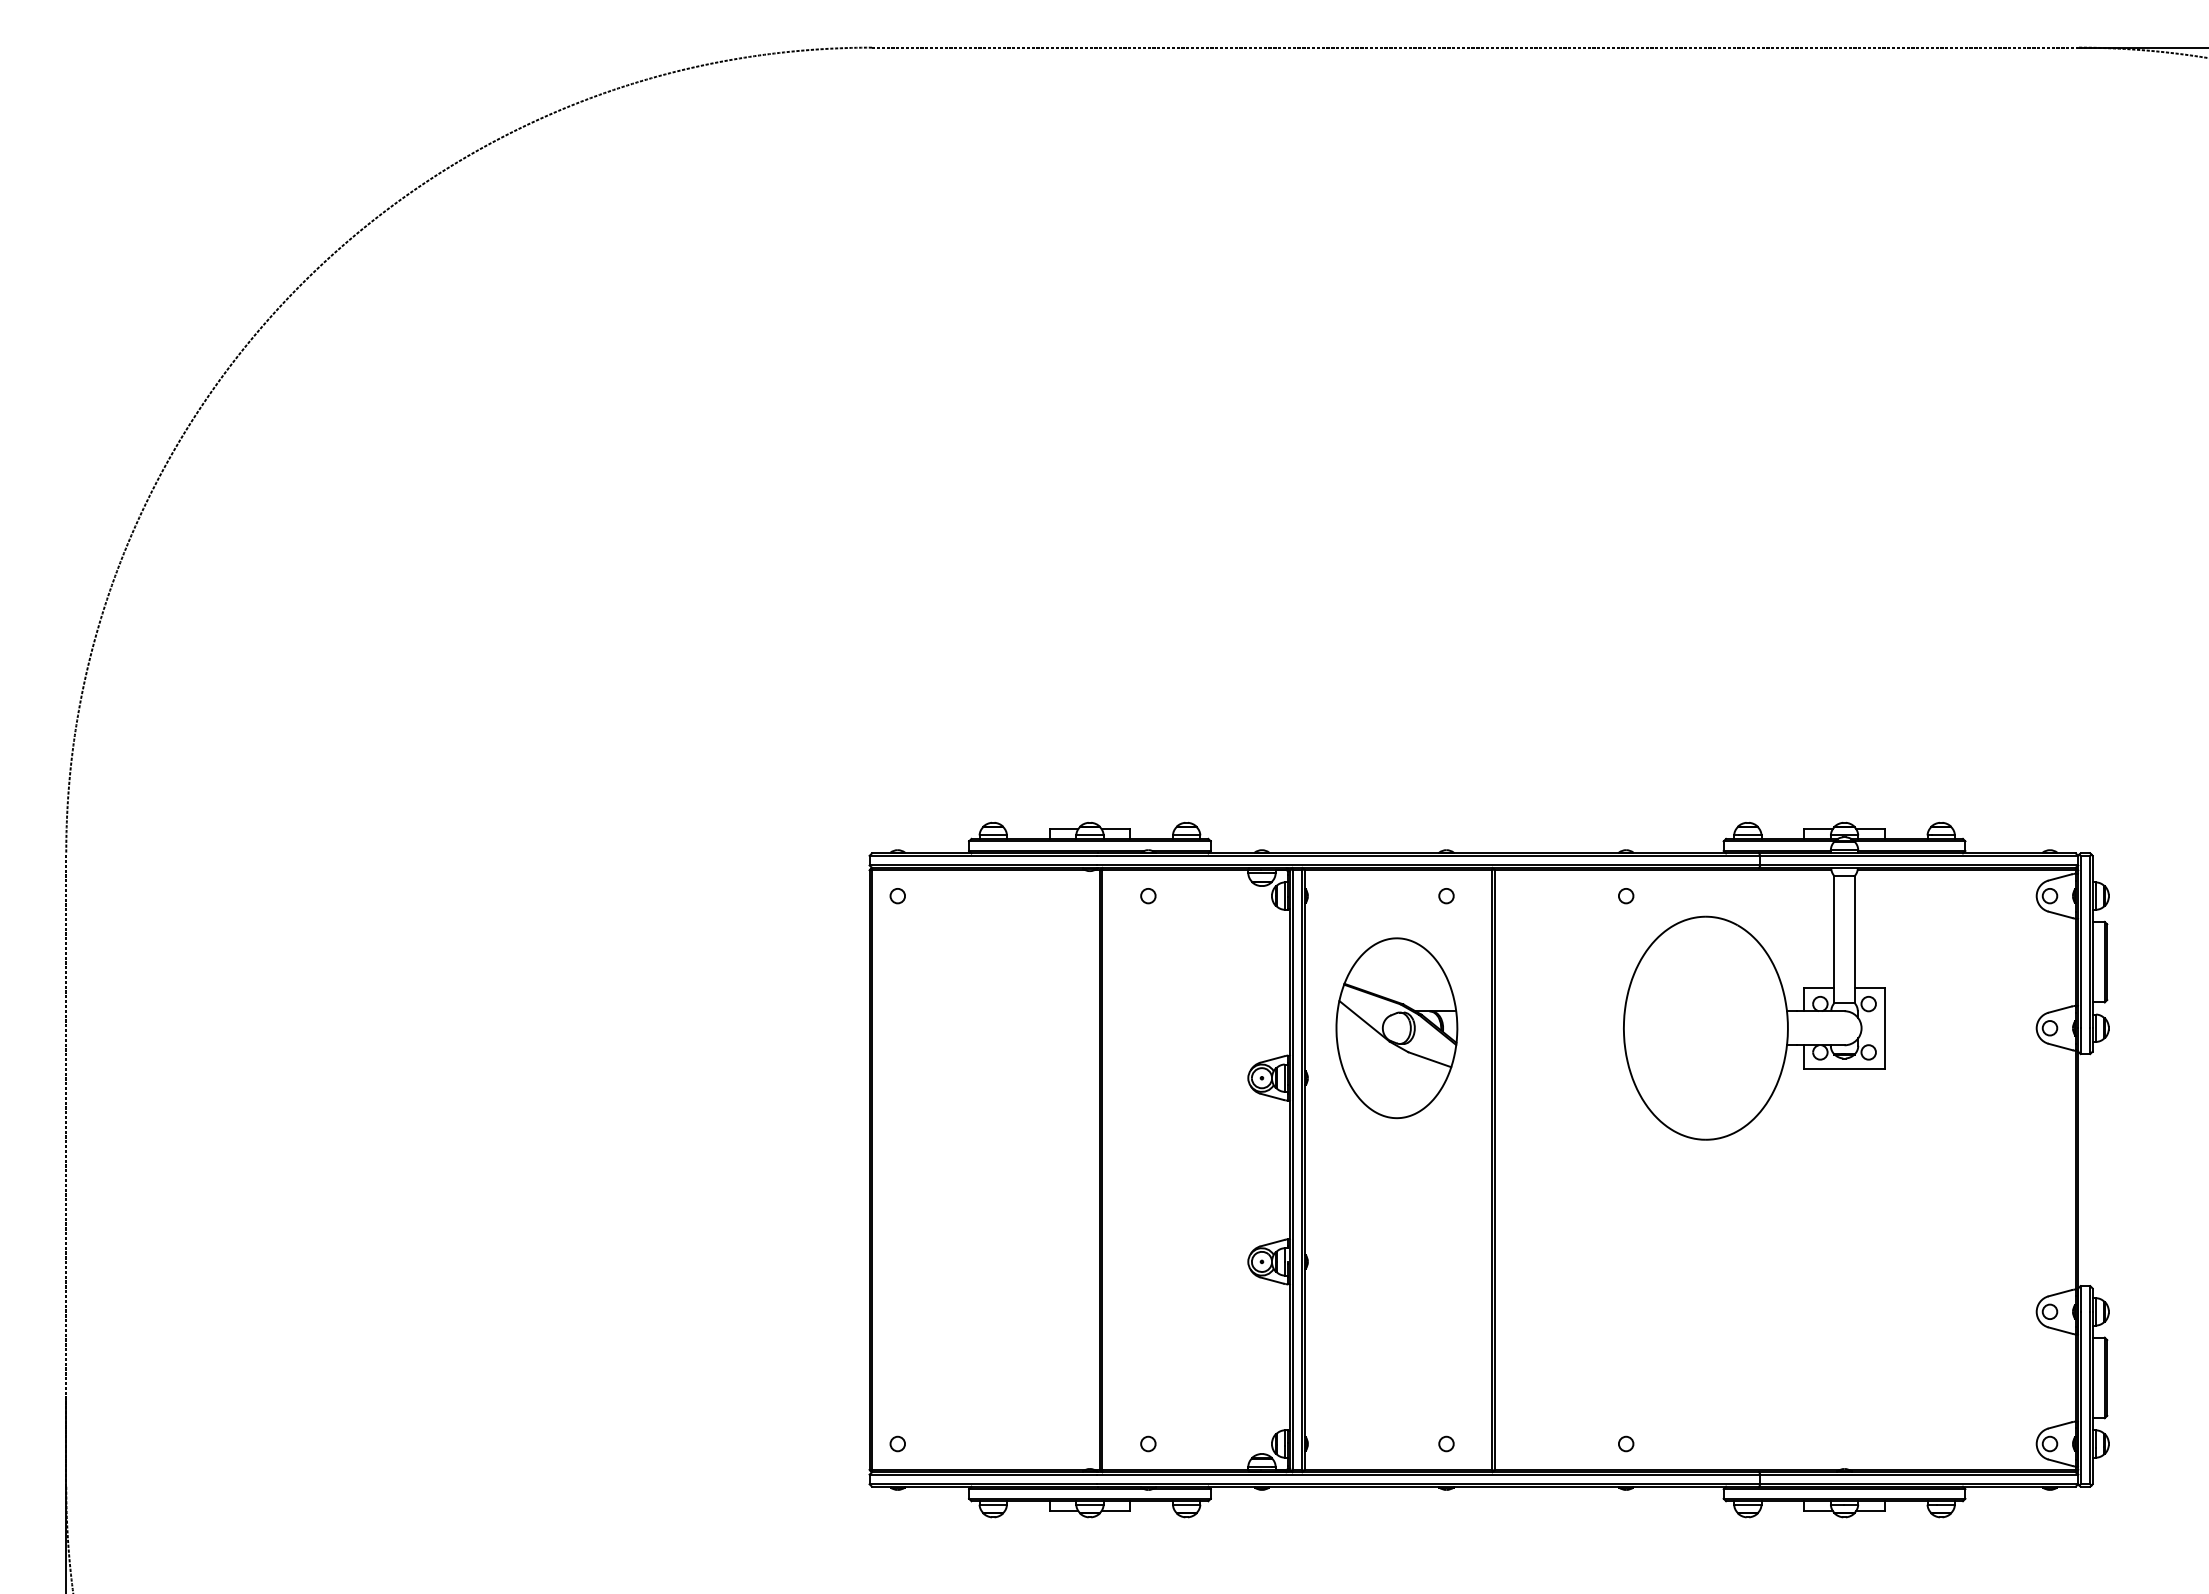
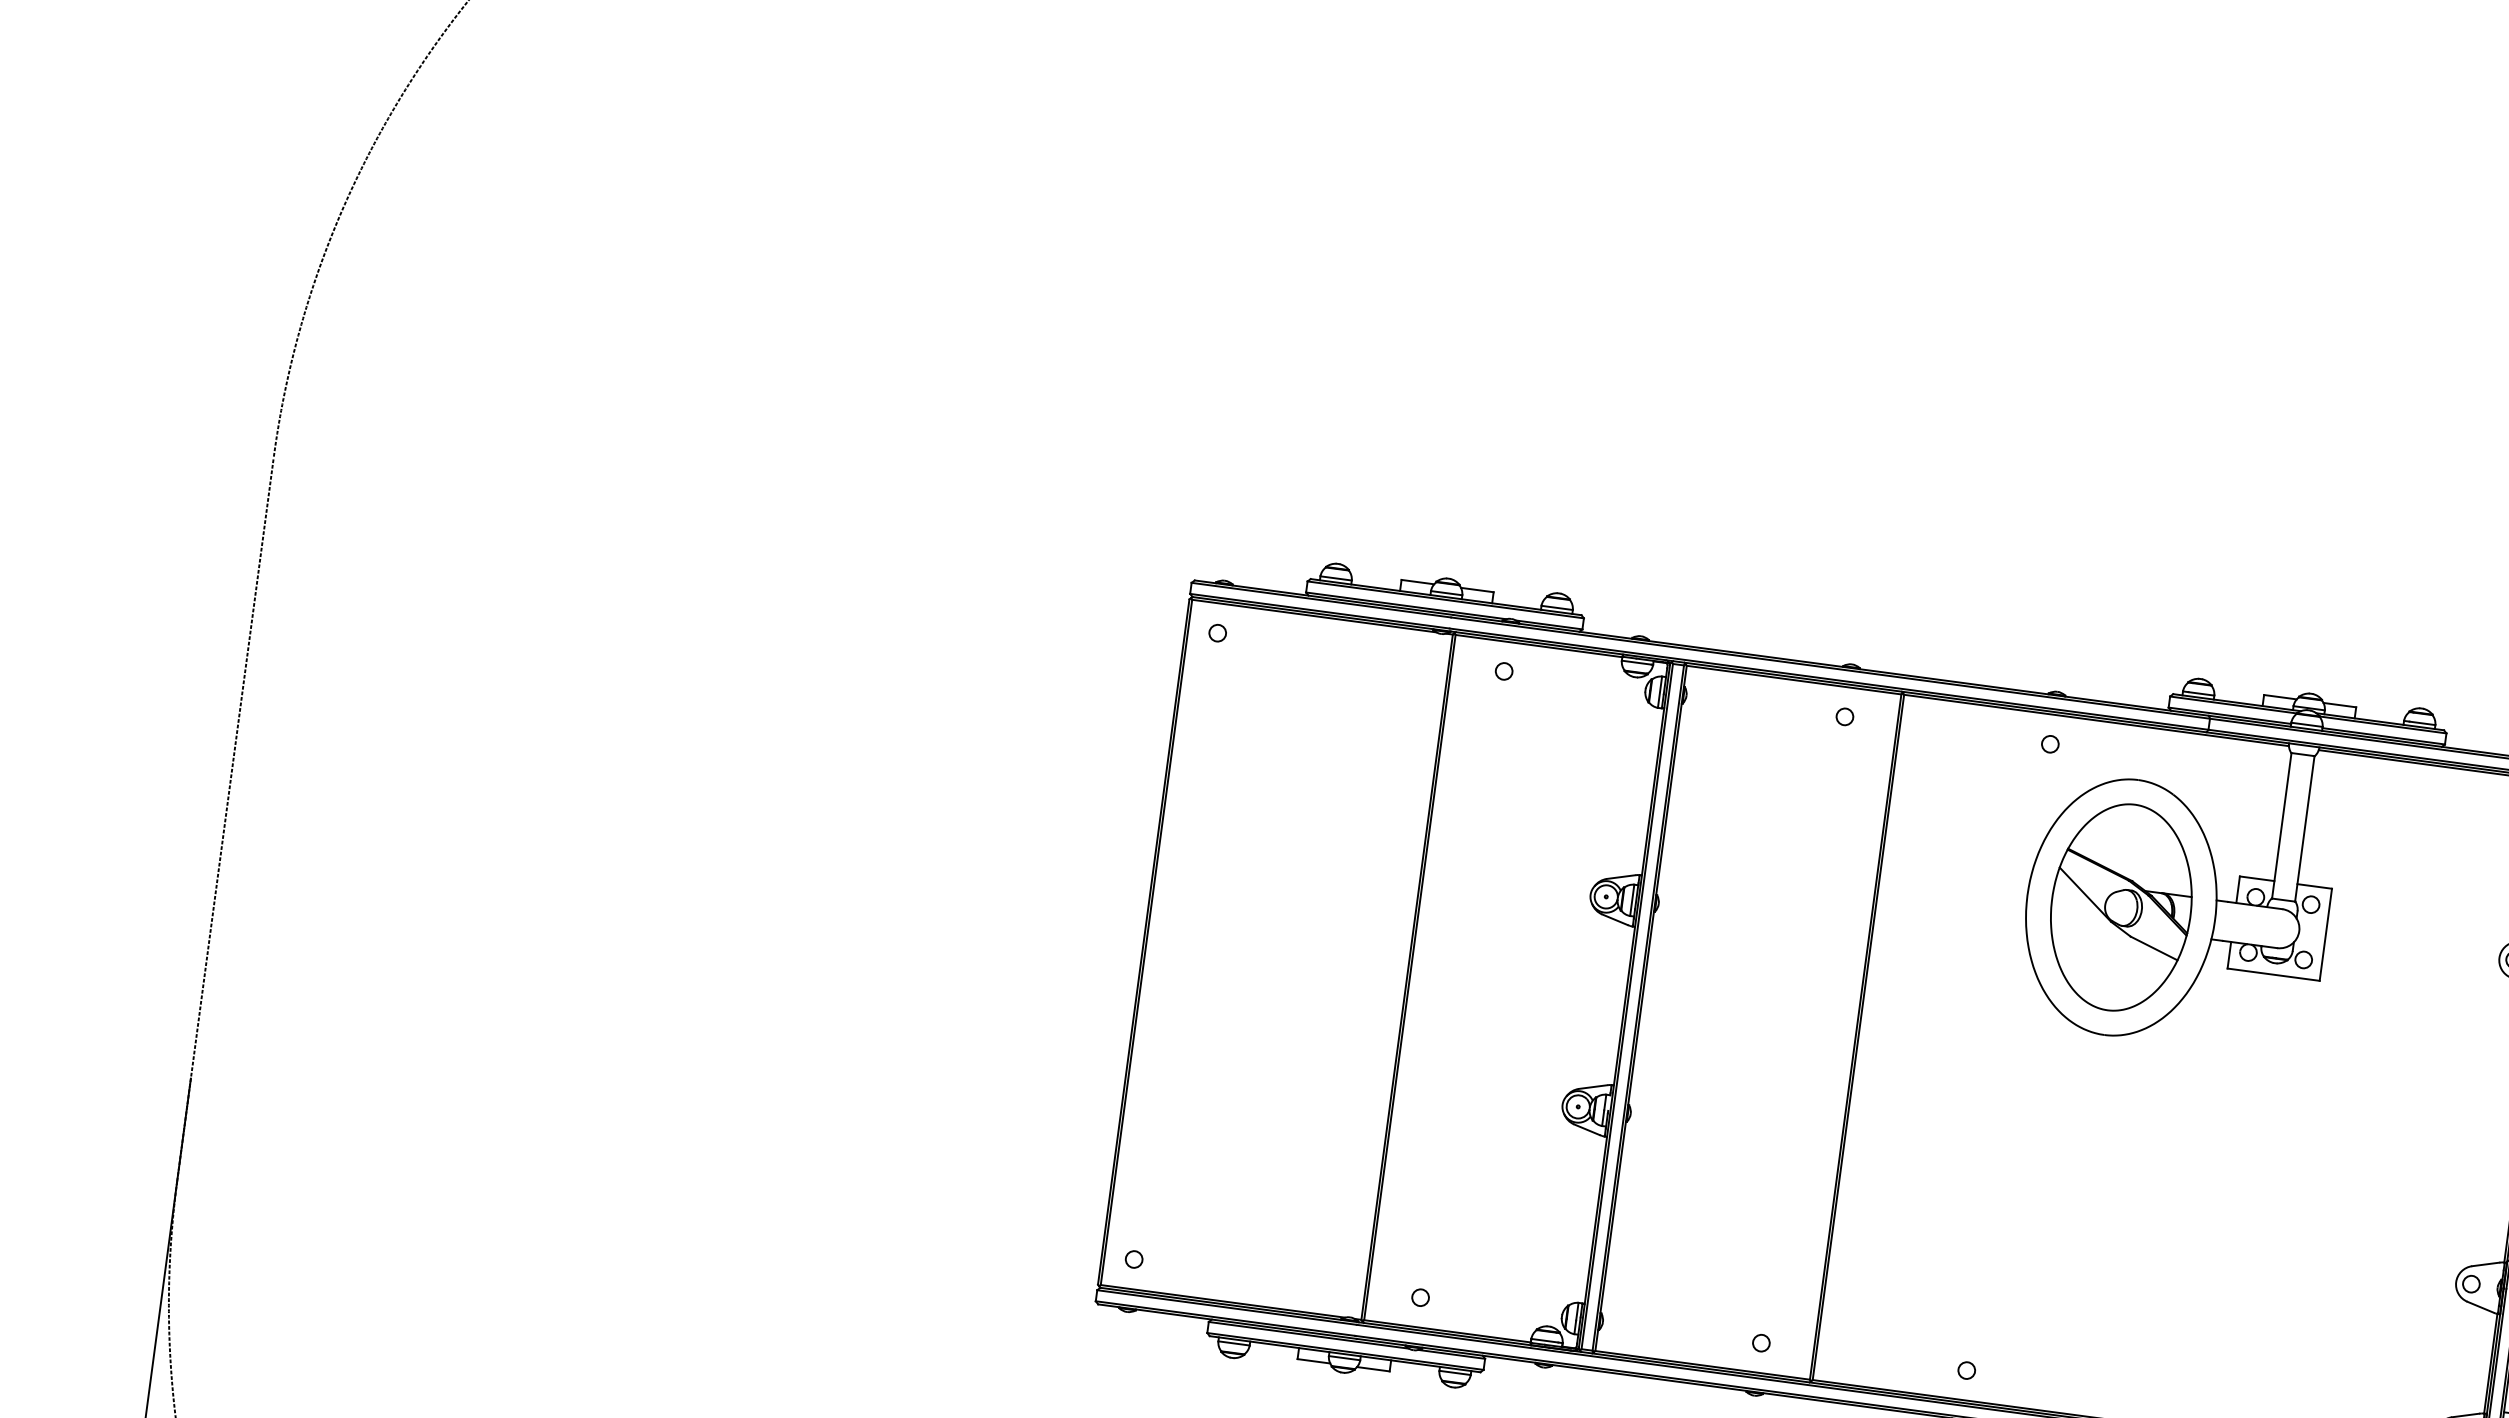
part: (1396, 1028) -> (2120, 907), moved

